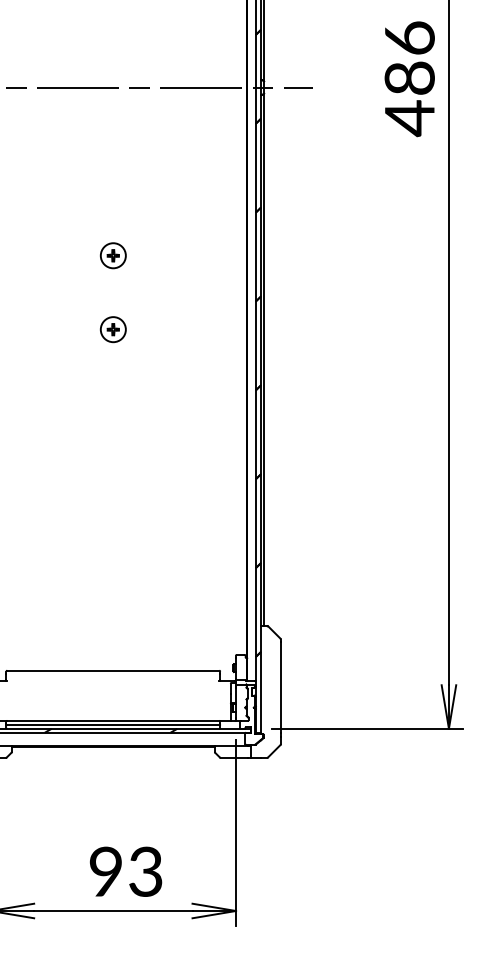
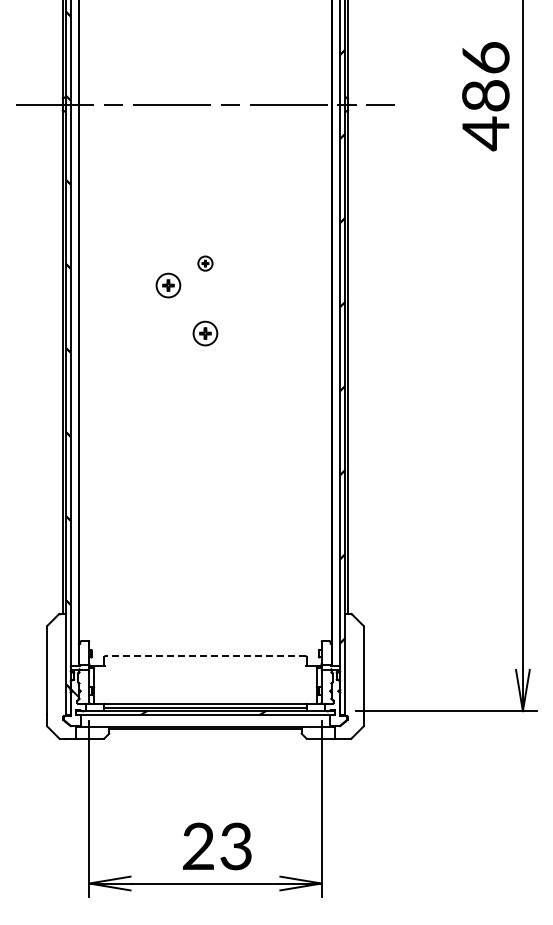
part: (113, 255) -> (205, 263), size x0.6
part: (74, 278) -> (168, 285), added
line: (112, 671) -> (204, 656), solid -> dashed
text: (104, 871) -> (197, 846), 93 -> 23

